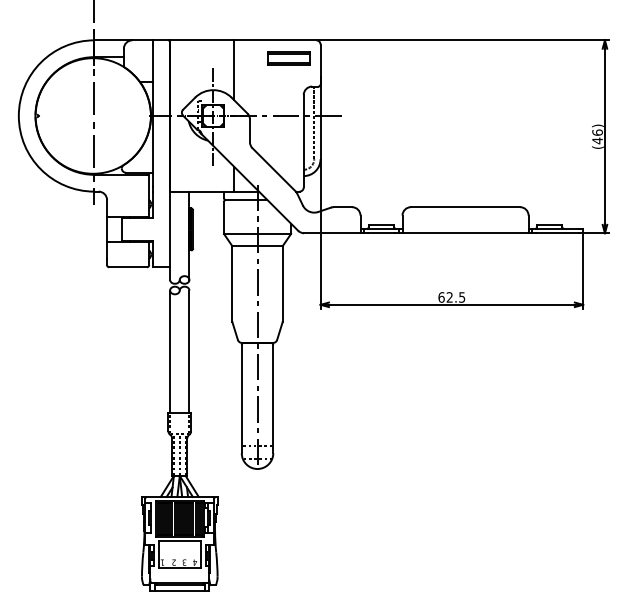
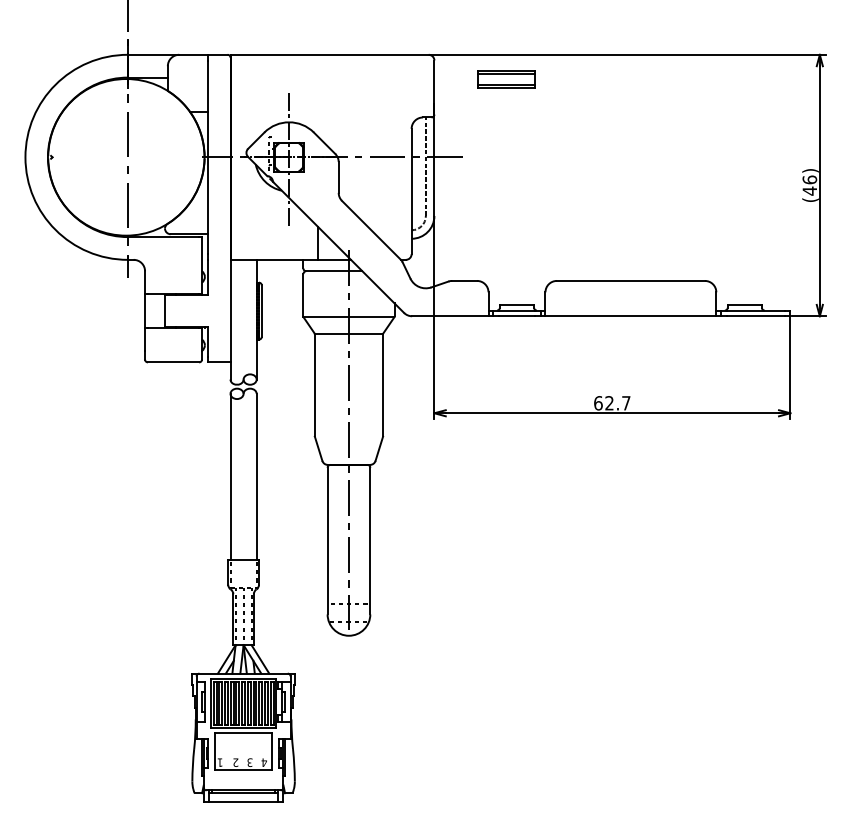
part: (288, 58) -> (506, 79), moved
line: (234, 70) -> (317, 95), removed
text: (462, 297) -> (626, 403), 62.5 -> 62.7

